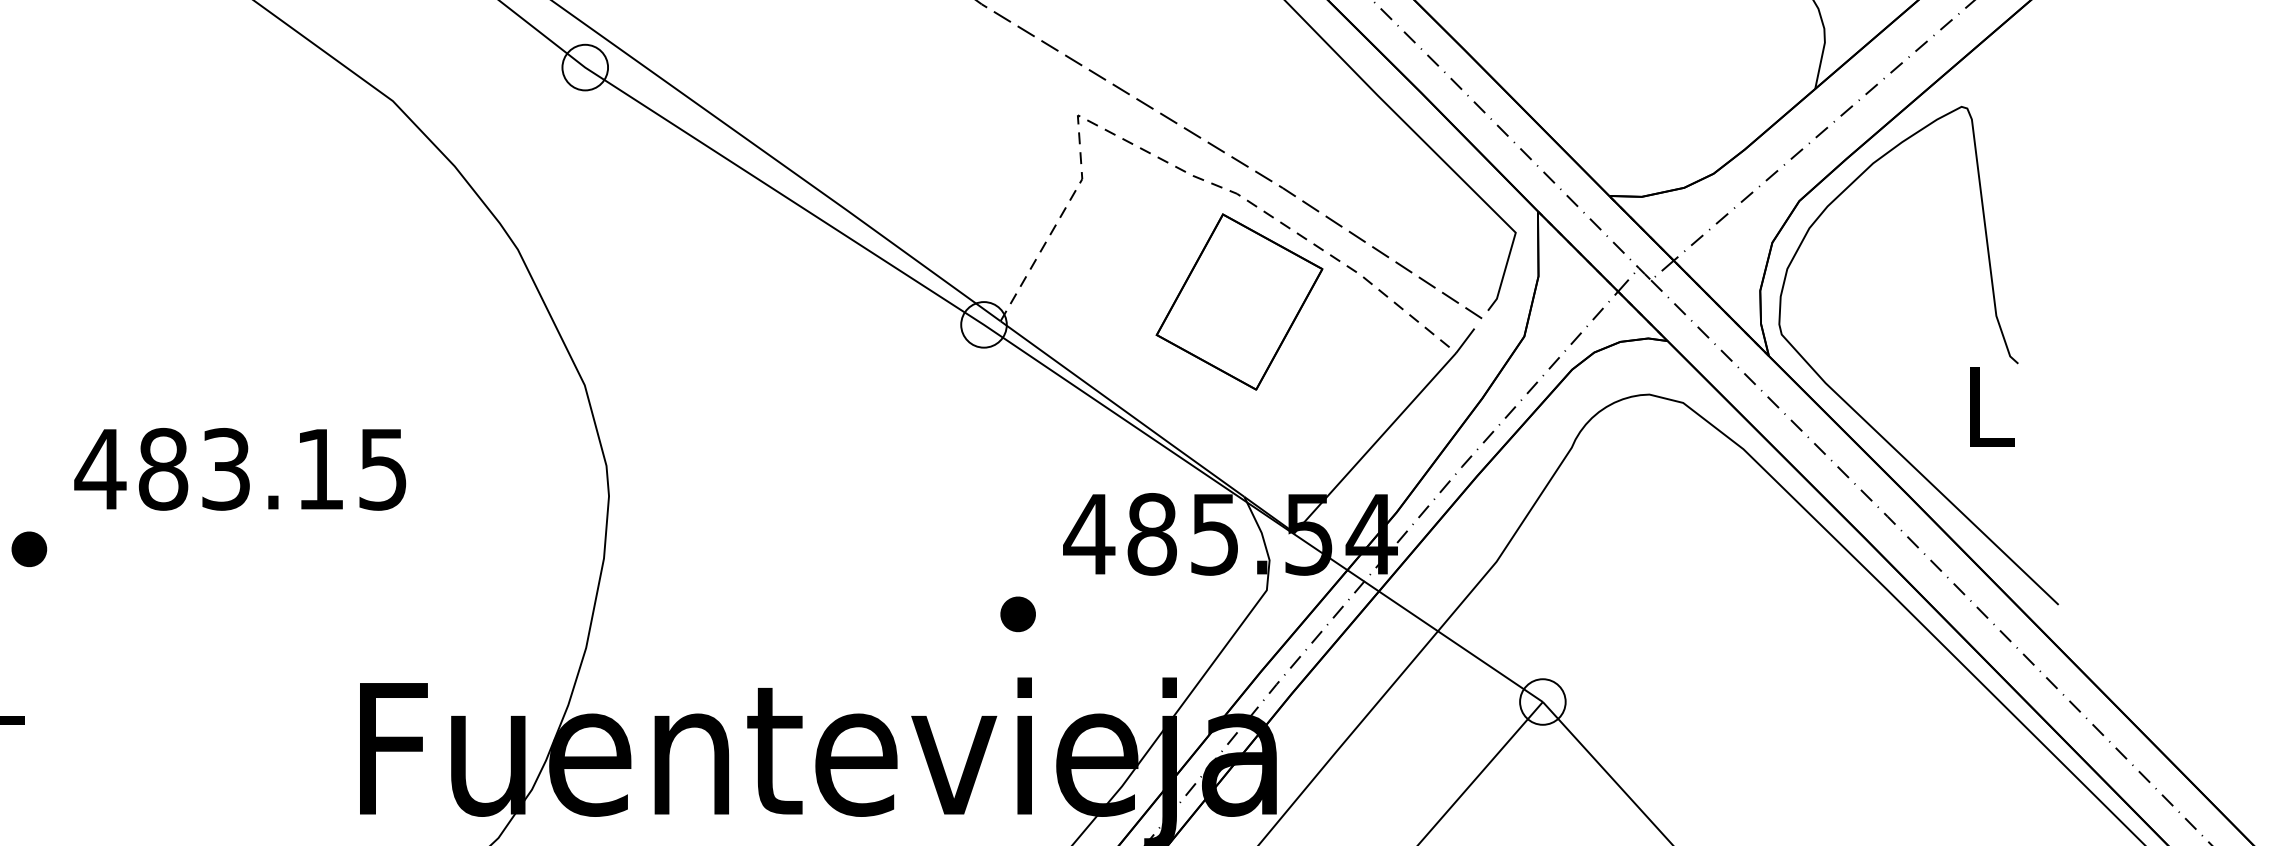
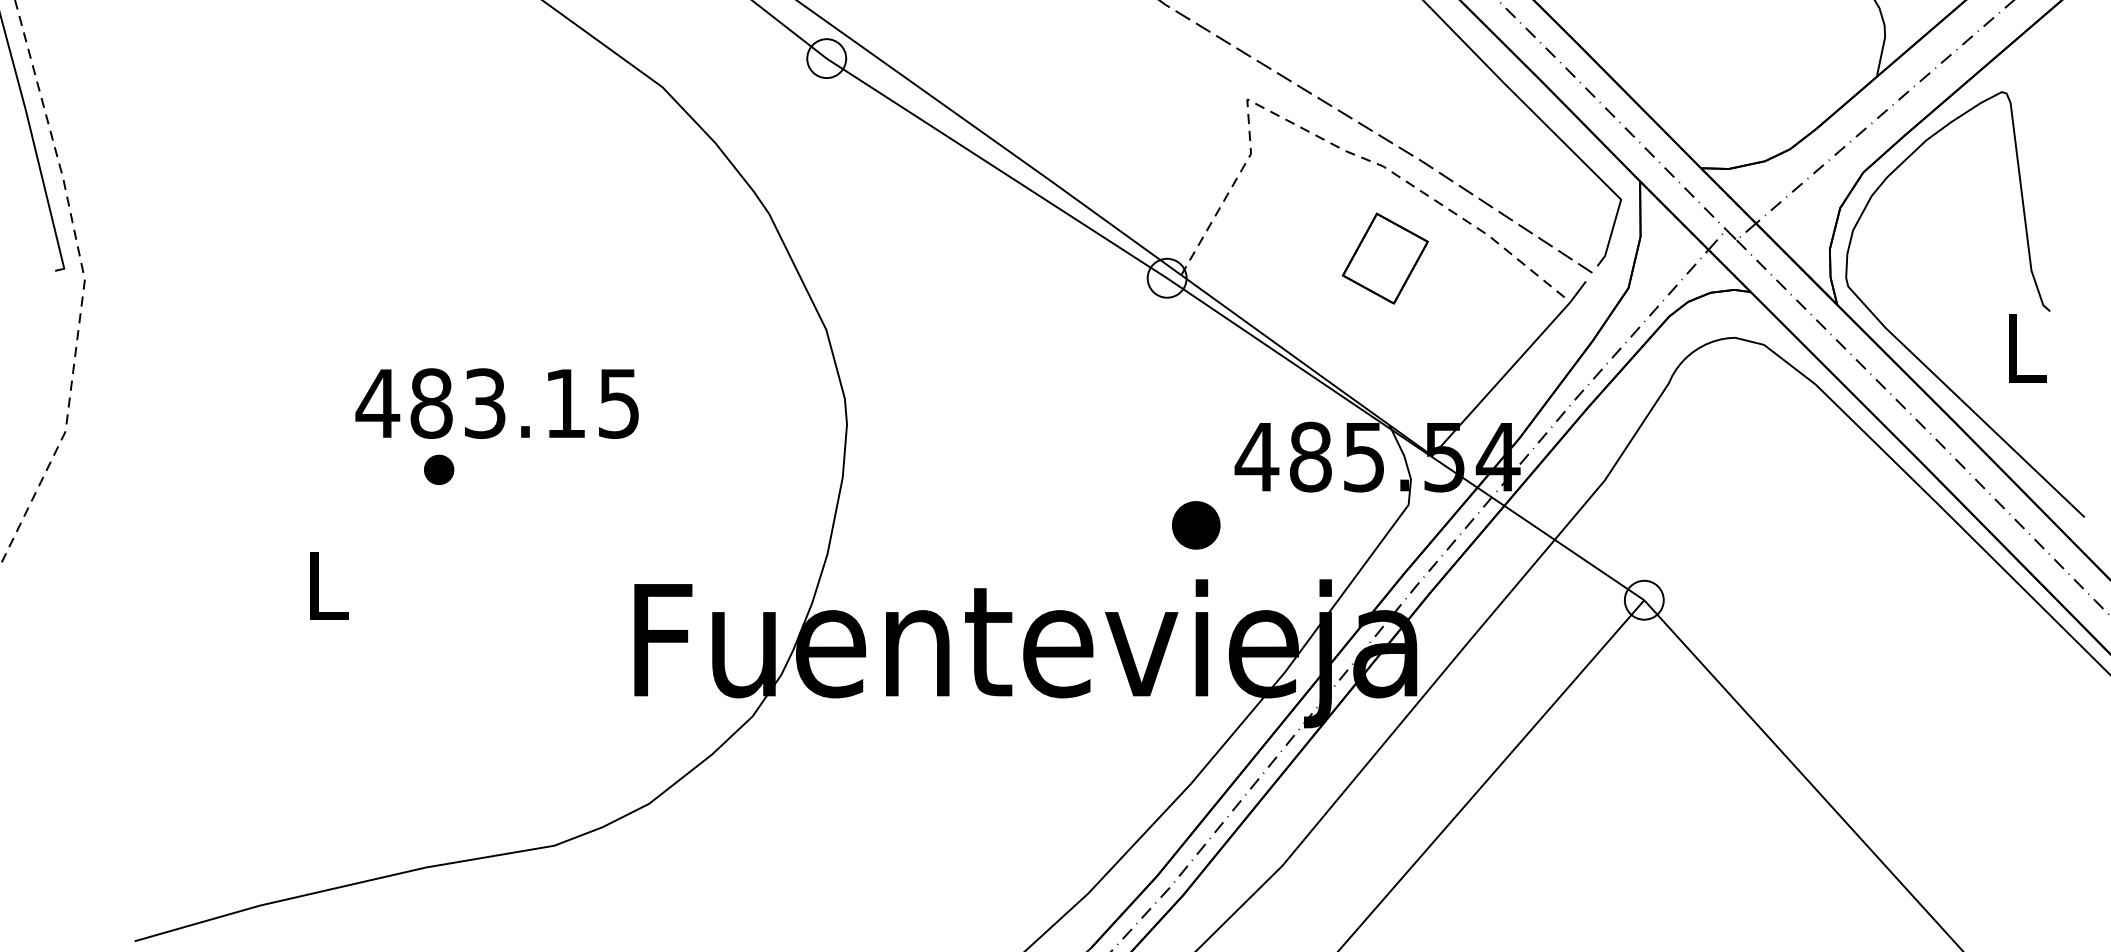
part: (1239, 301) -> (1385, 258), size x0.6
text: (239, 469) -> (496, 403), moved
part: (29, 548) -> (439, 469), moved
part: (1018, 614) -> (1196, 525), size x1.6

